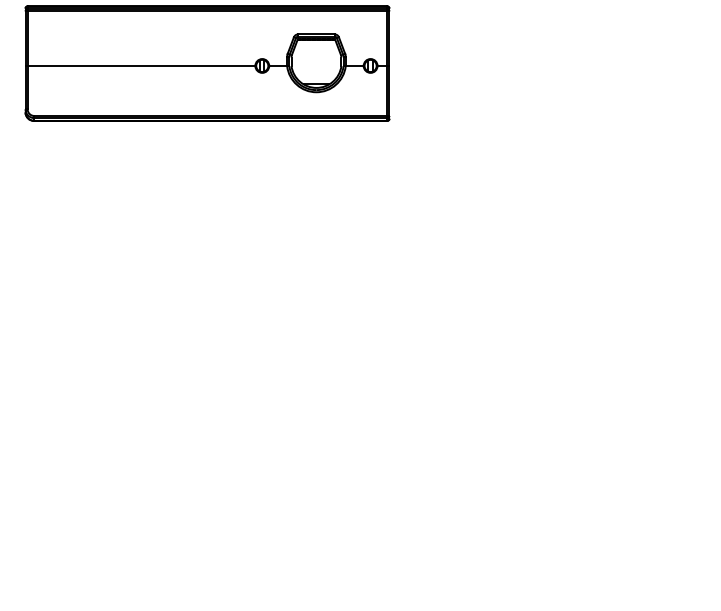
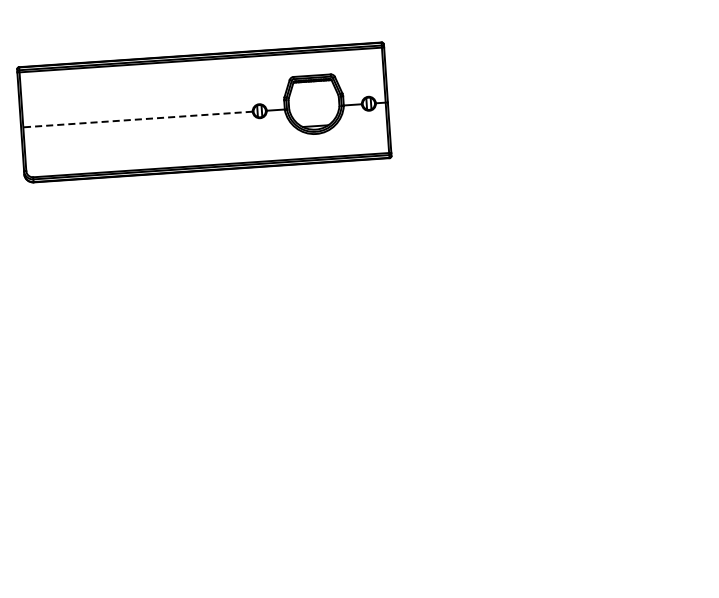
line: (140, 65) -> (136, 119), solid -> dashed

